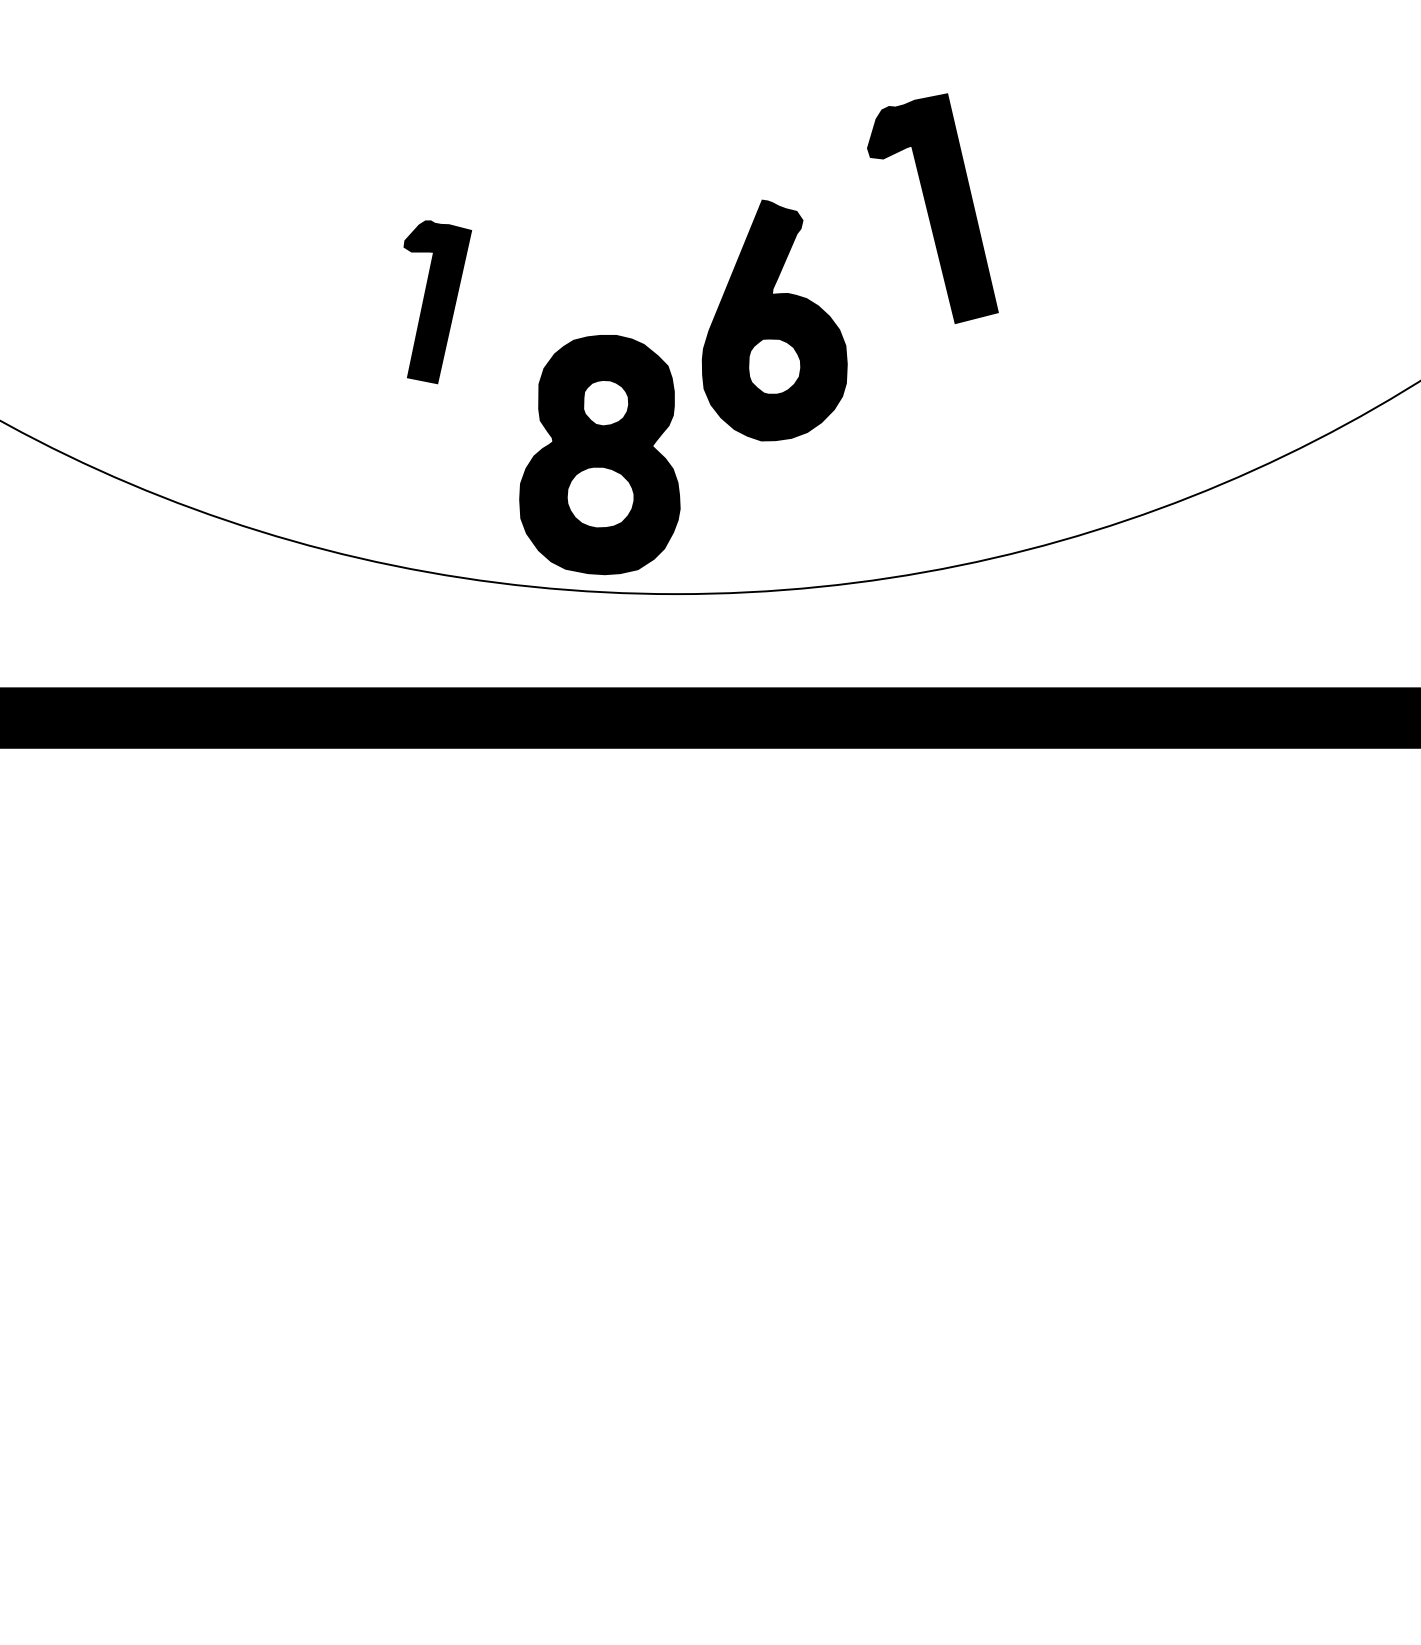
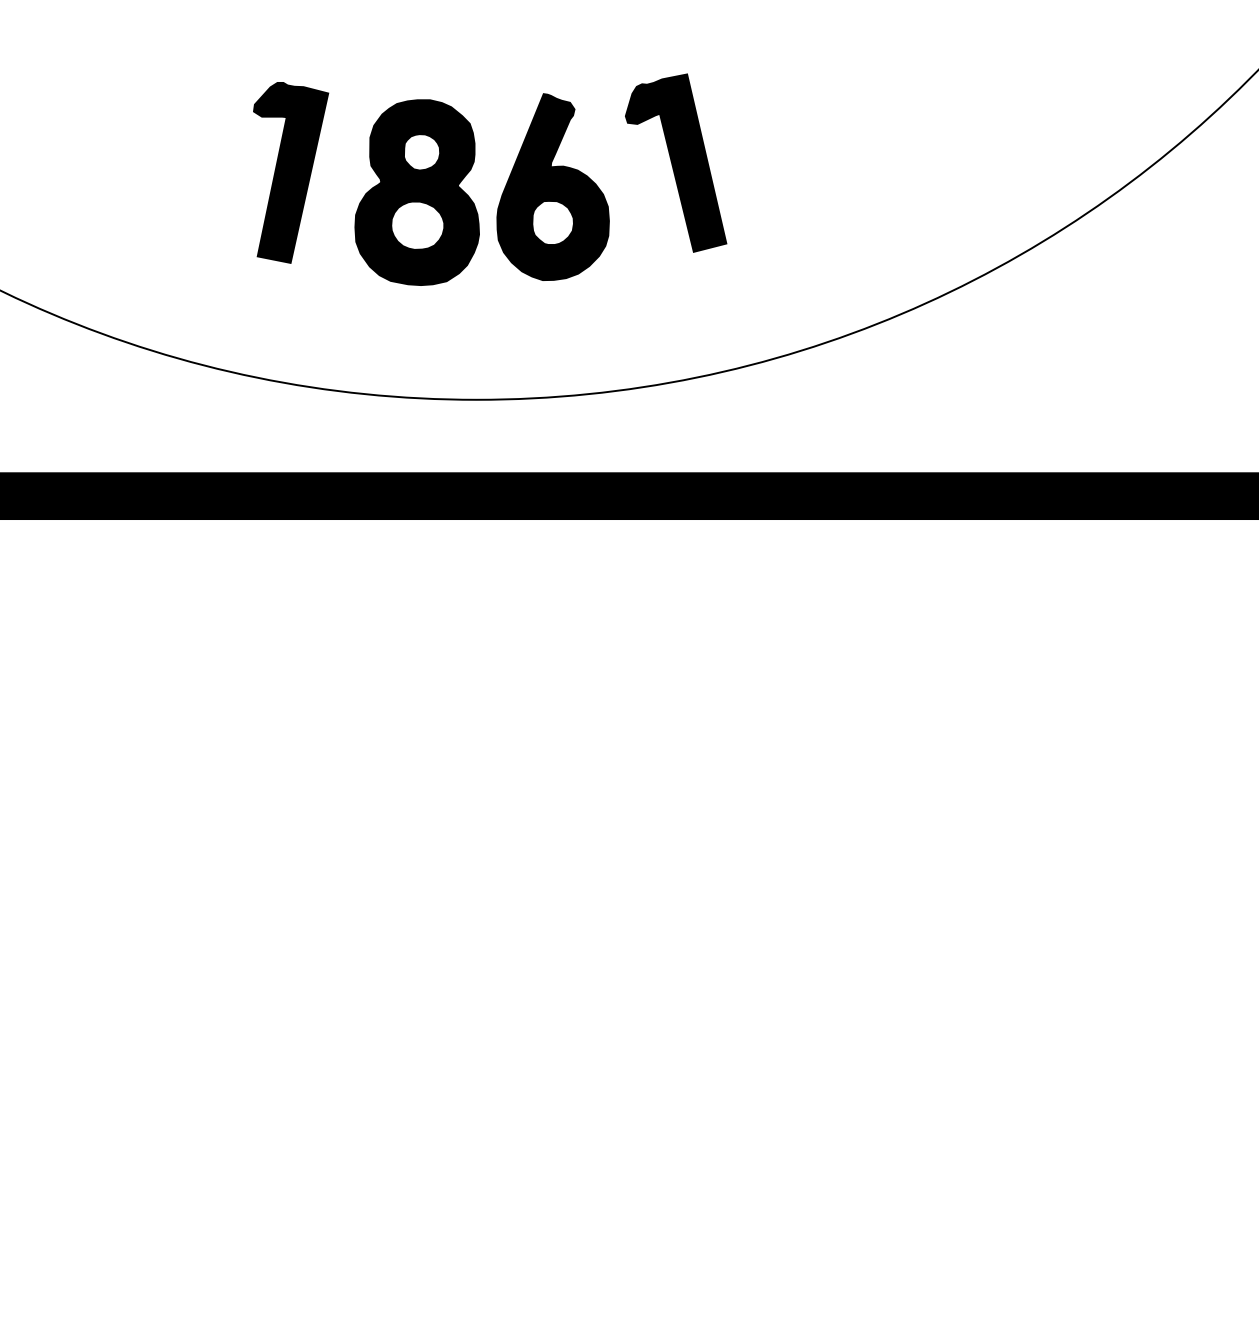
part: (933, 207) -> (676, 162), moved
part: (438, 301) -> (291, 172), size x1.43
part: (598, 454) -> (416, 192), moved

